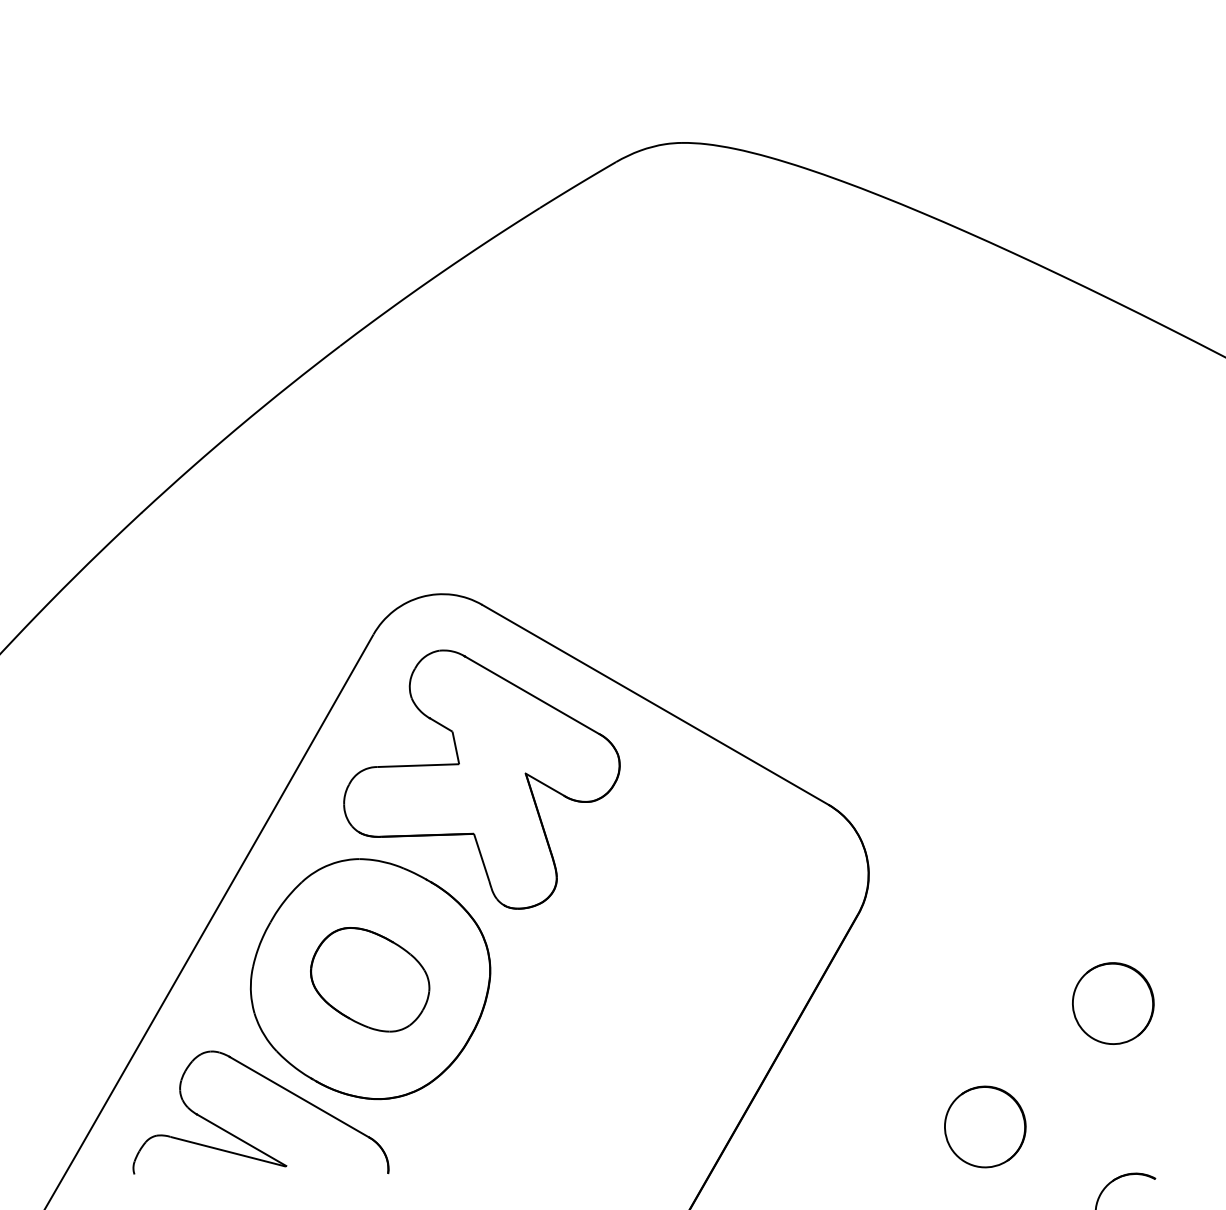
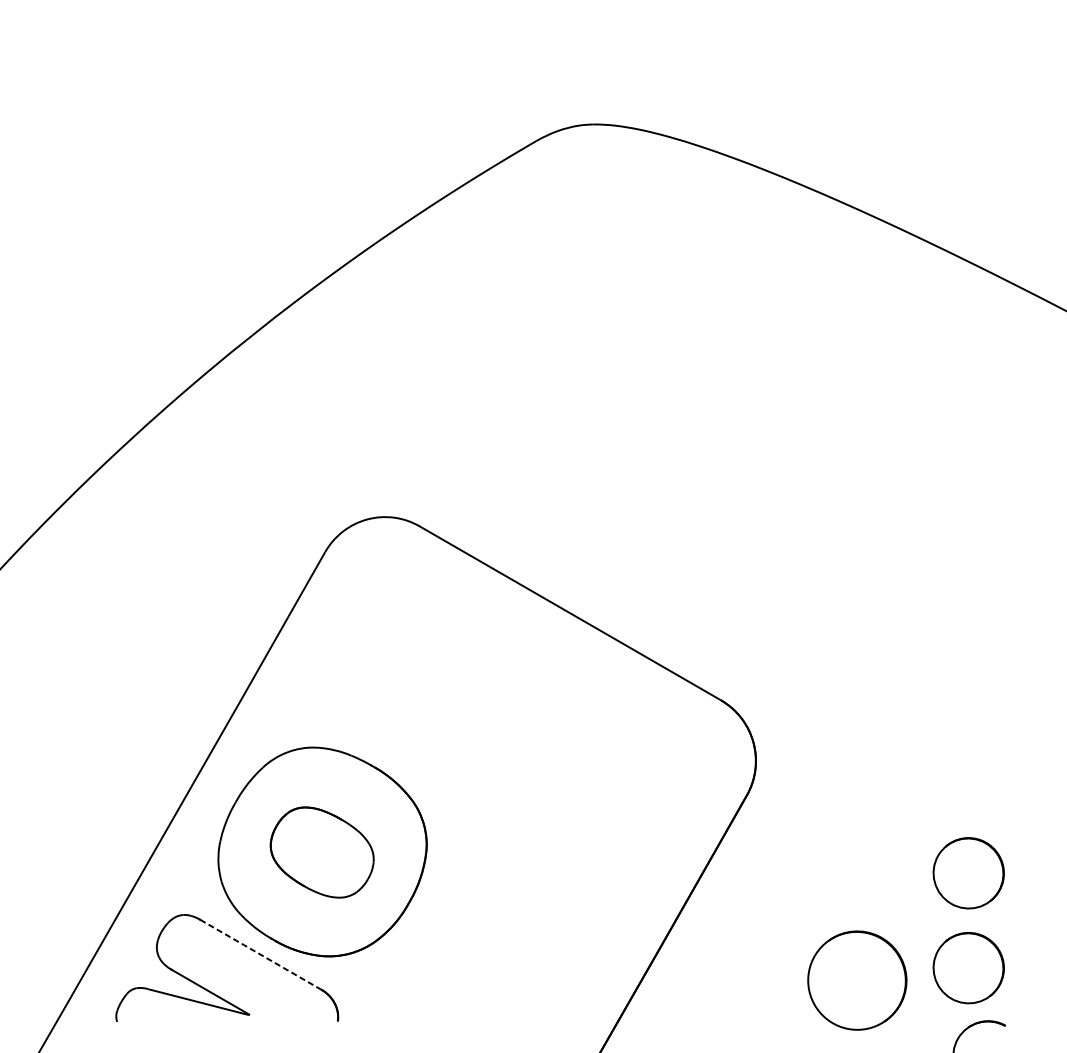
part: (481, 779) -> (419, 678), removed
line: (299, 1097) -> (260, 954), solid -> dashed
part: (1113, 1112) -> (968, 968), added
part: (985, 1126) -> (857, 980), size x1.4

